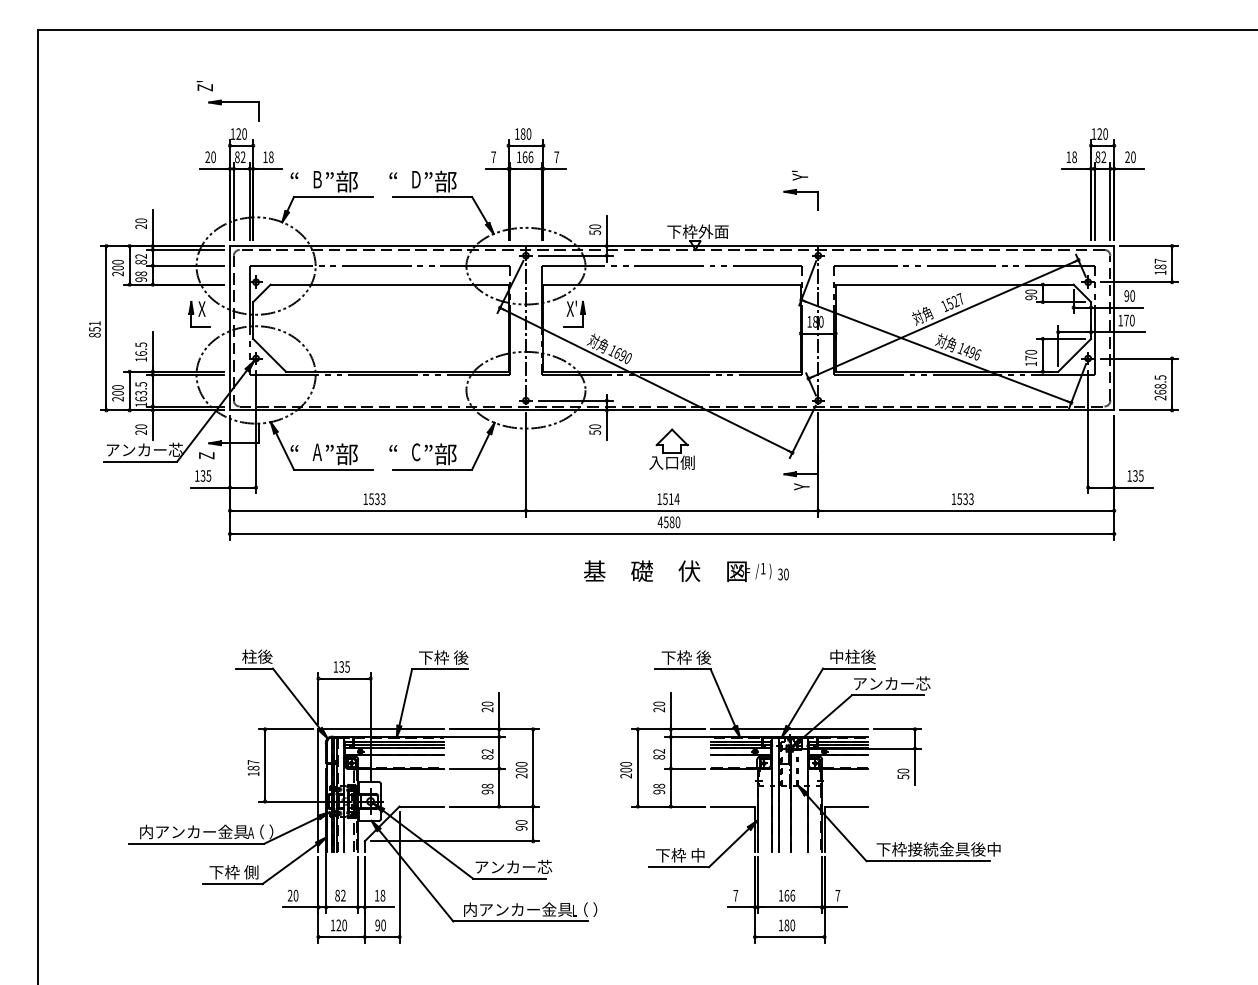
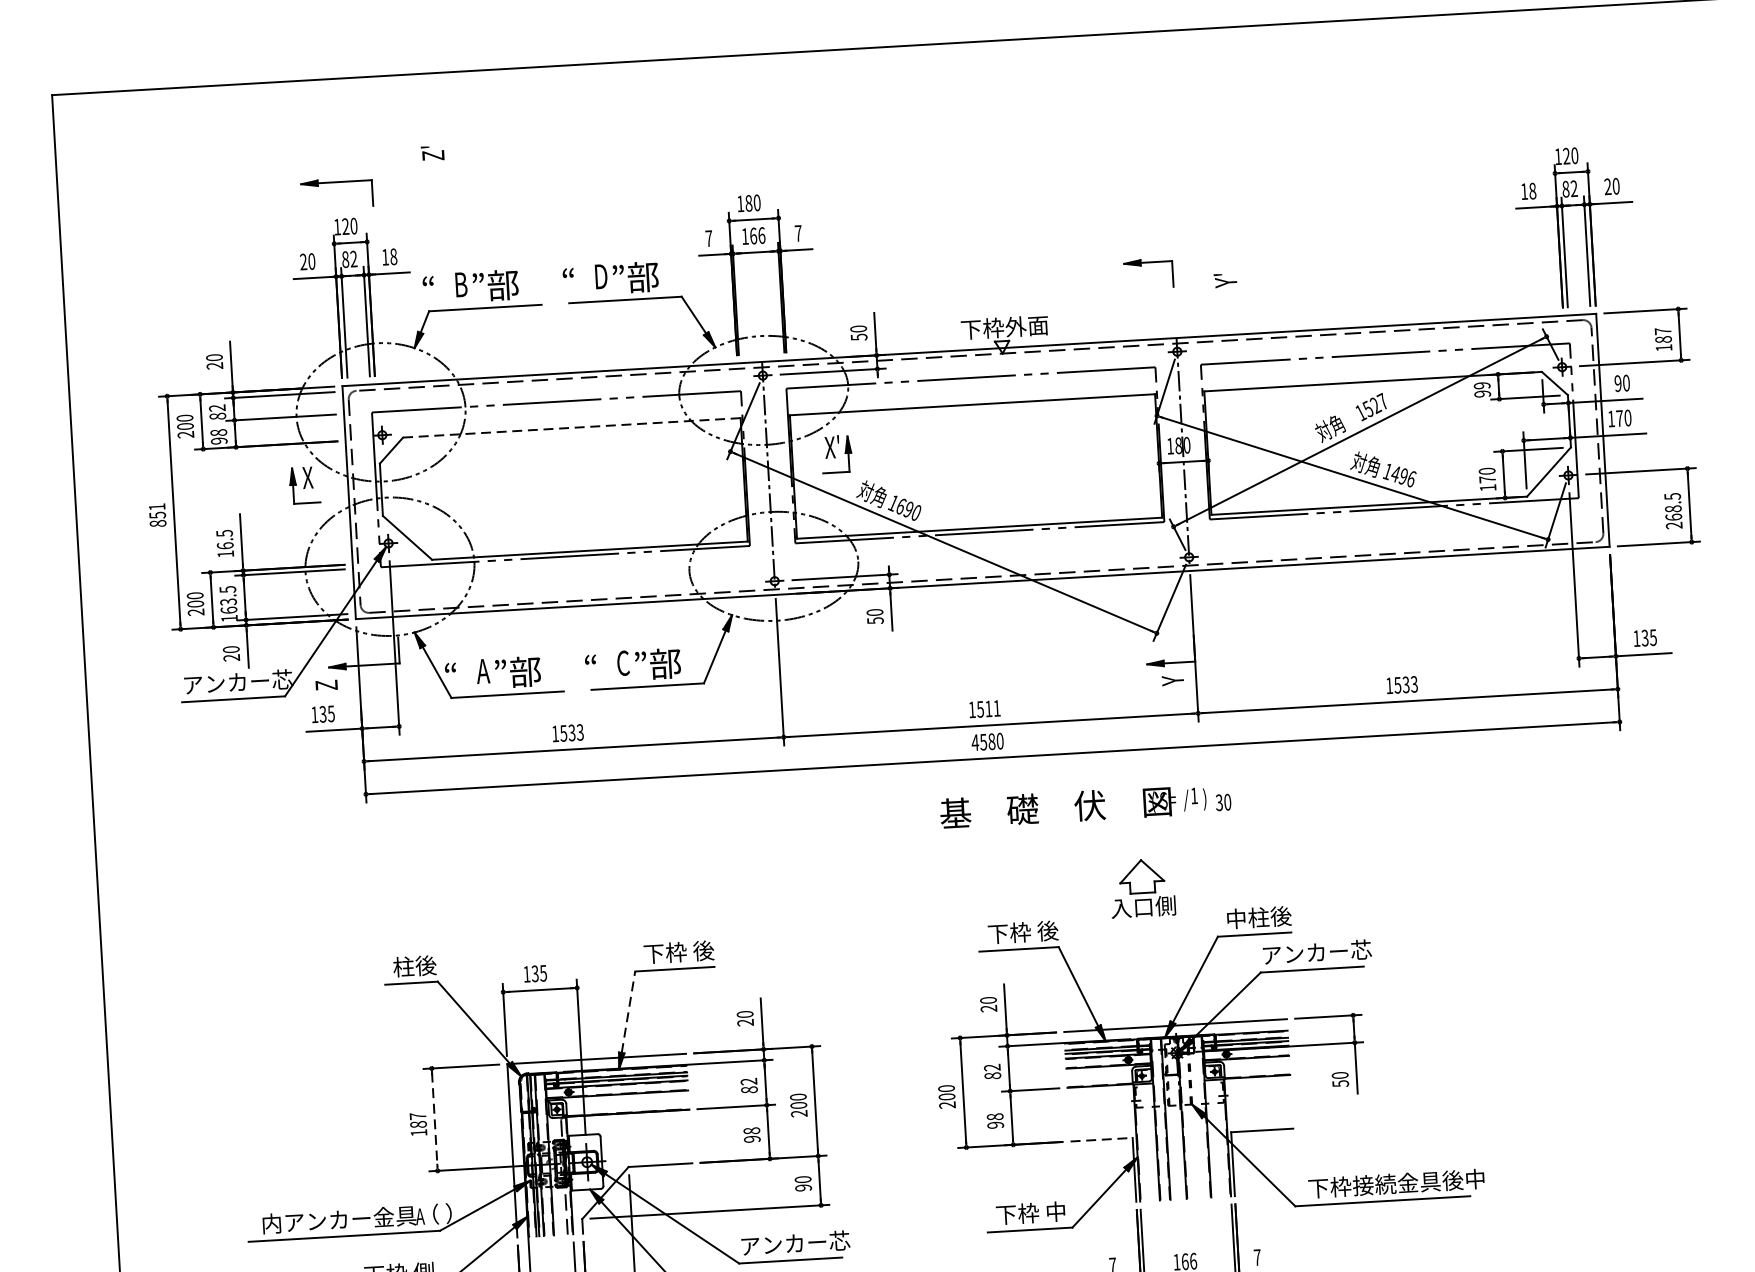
text: (204, 86) -> (432, 153), moved
text: (799, 175) -> (1224, 280), moved
line: (390, 284) -> (573, 427), solid -> dashed
text: (1030, 291) -> (1481, 385), 90 -> 99
part: (671, 448) -> (1141, 886), moved
text: (676, 498) -> (996, 707), 1514 -> 1511
text: (686, 571) -> (1085, 806), moved
line: (405, 697) -> (628, 1011), solid -> dashed
line: (265, 765) -> (435, 1119), solid -> dashed
line: (733, 806) -> (1102, 1139), solid -> dashed

